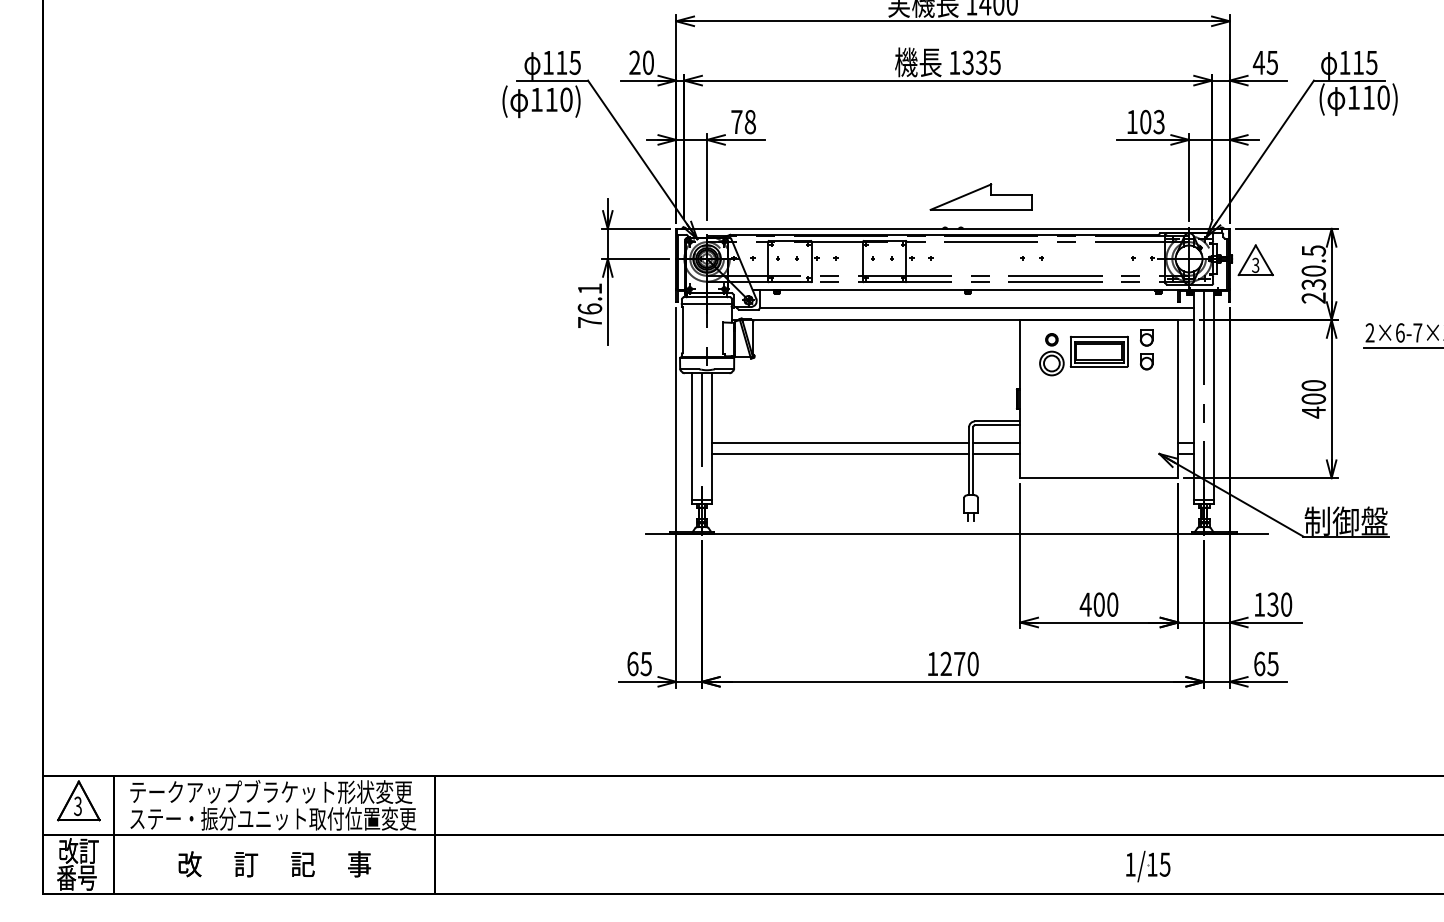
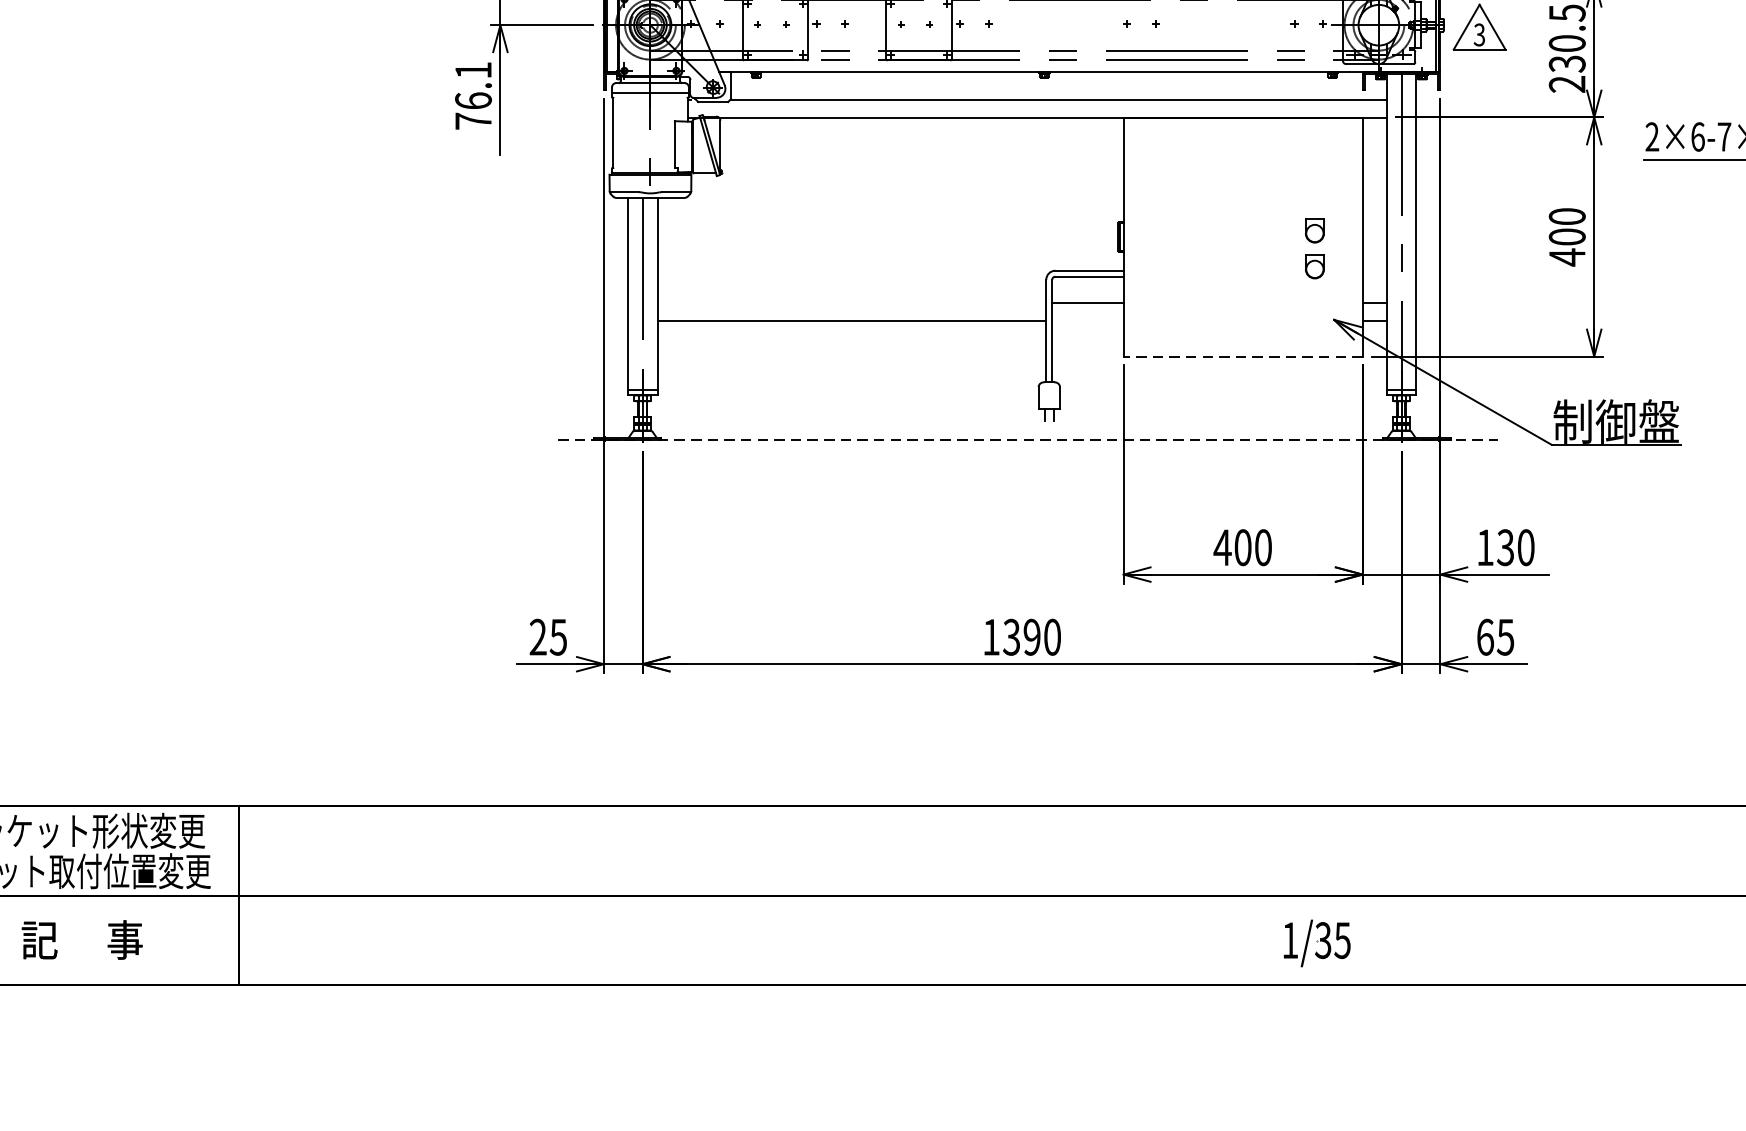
part: (1146, 349) -> (1314, 248), moved
part: (1083, 354) -> (1219, 169), removed
line: (840, 442) -> (852, 302), removed
line: (996, 454) -> (1087, 320), removed
line: (1098, 478) -> (1241, 356), solid -> dashed
line: (957, 533) -> (1028, 440), solid -> dashed
text: (632, 663) -> (537, 636), 65 -> 25
text: (952, 663) -> (1021, 636), 1270 -> 1390
text: (1151, 864) -> (1322, 940), 1/15 -> 1/35

